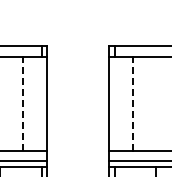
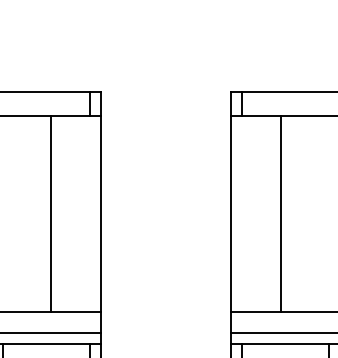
line: (22, 104) -> (50, 214), dashed -> solid
line: (133, 104) -> (281, 214), dashed -> solid

